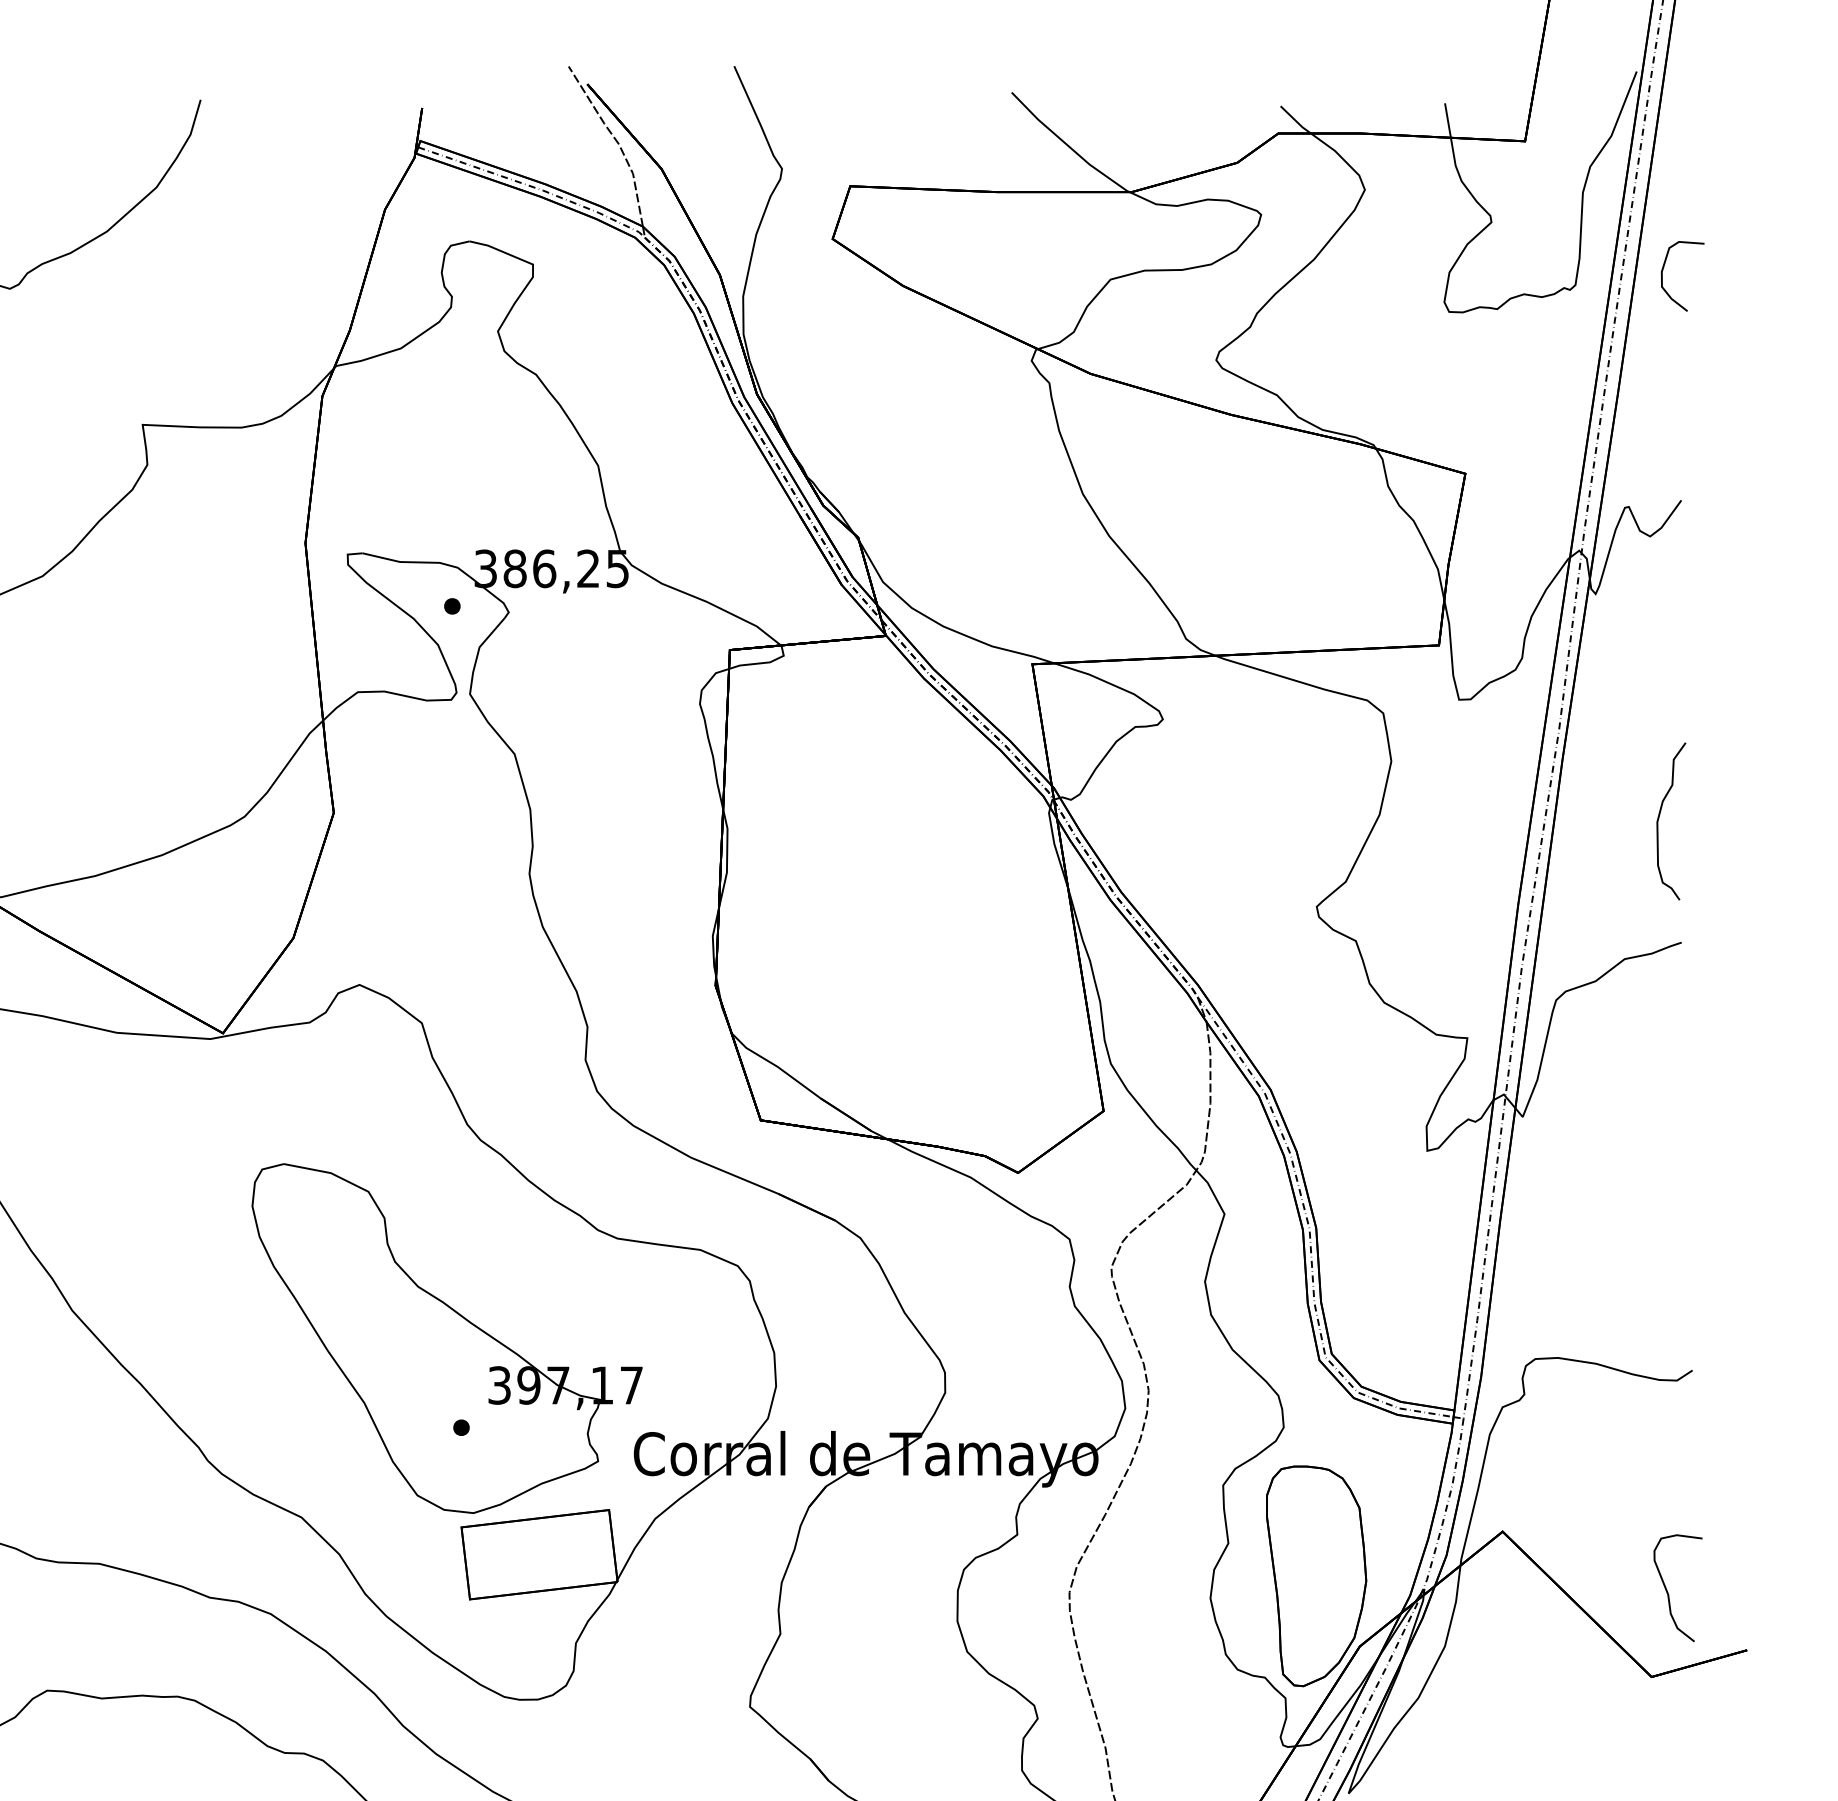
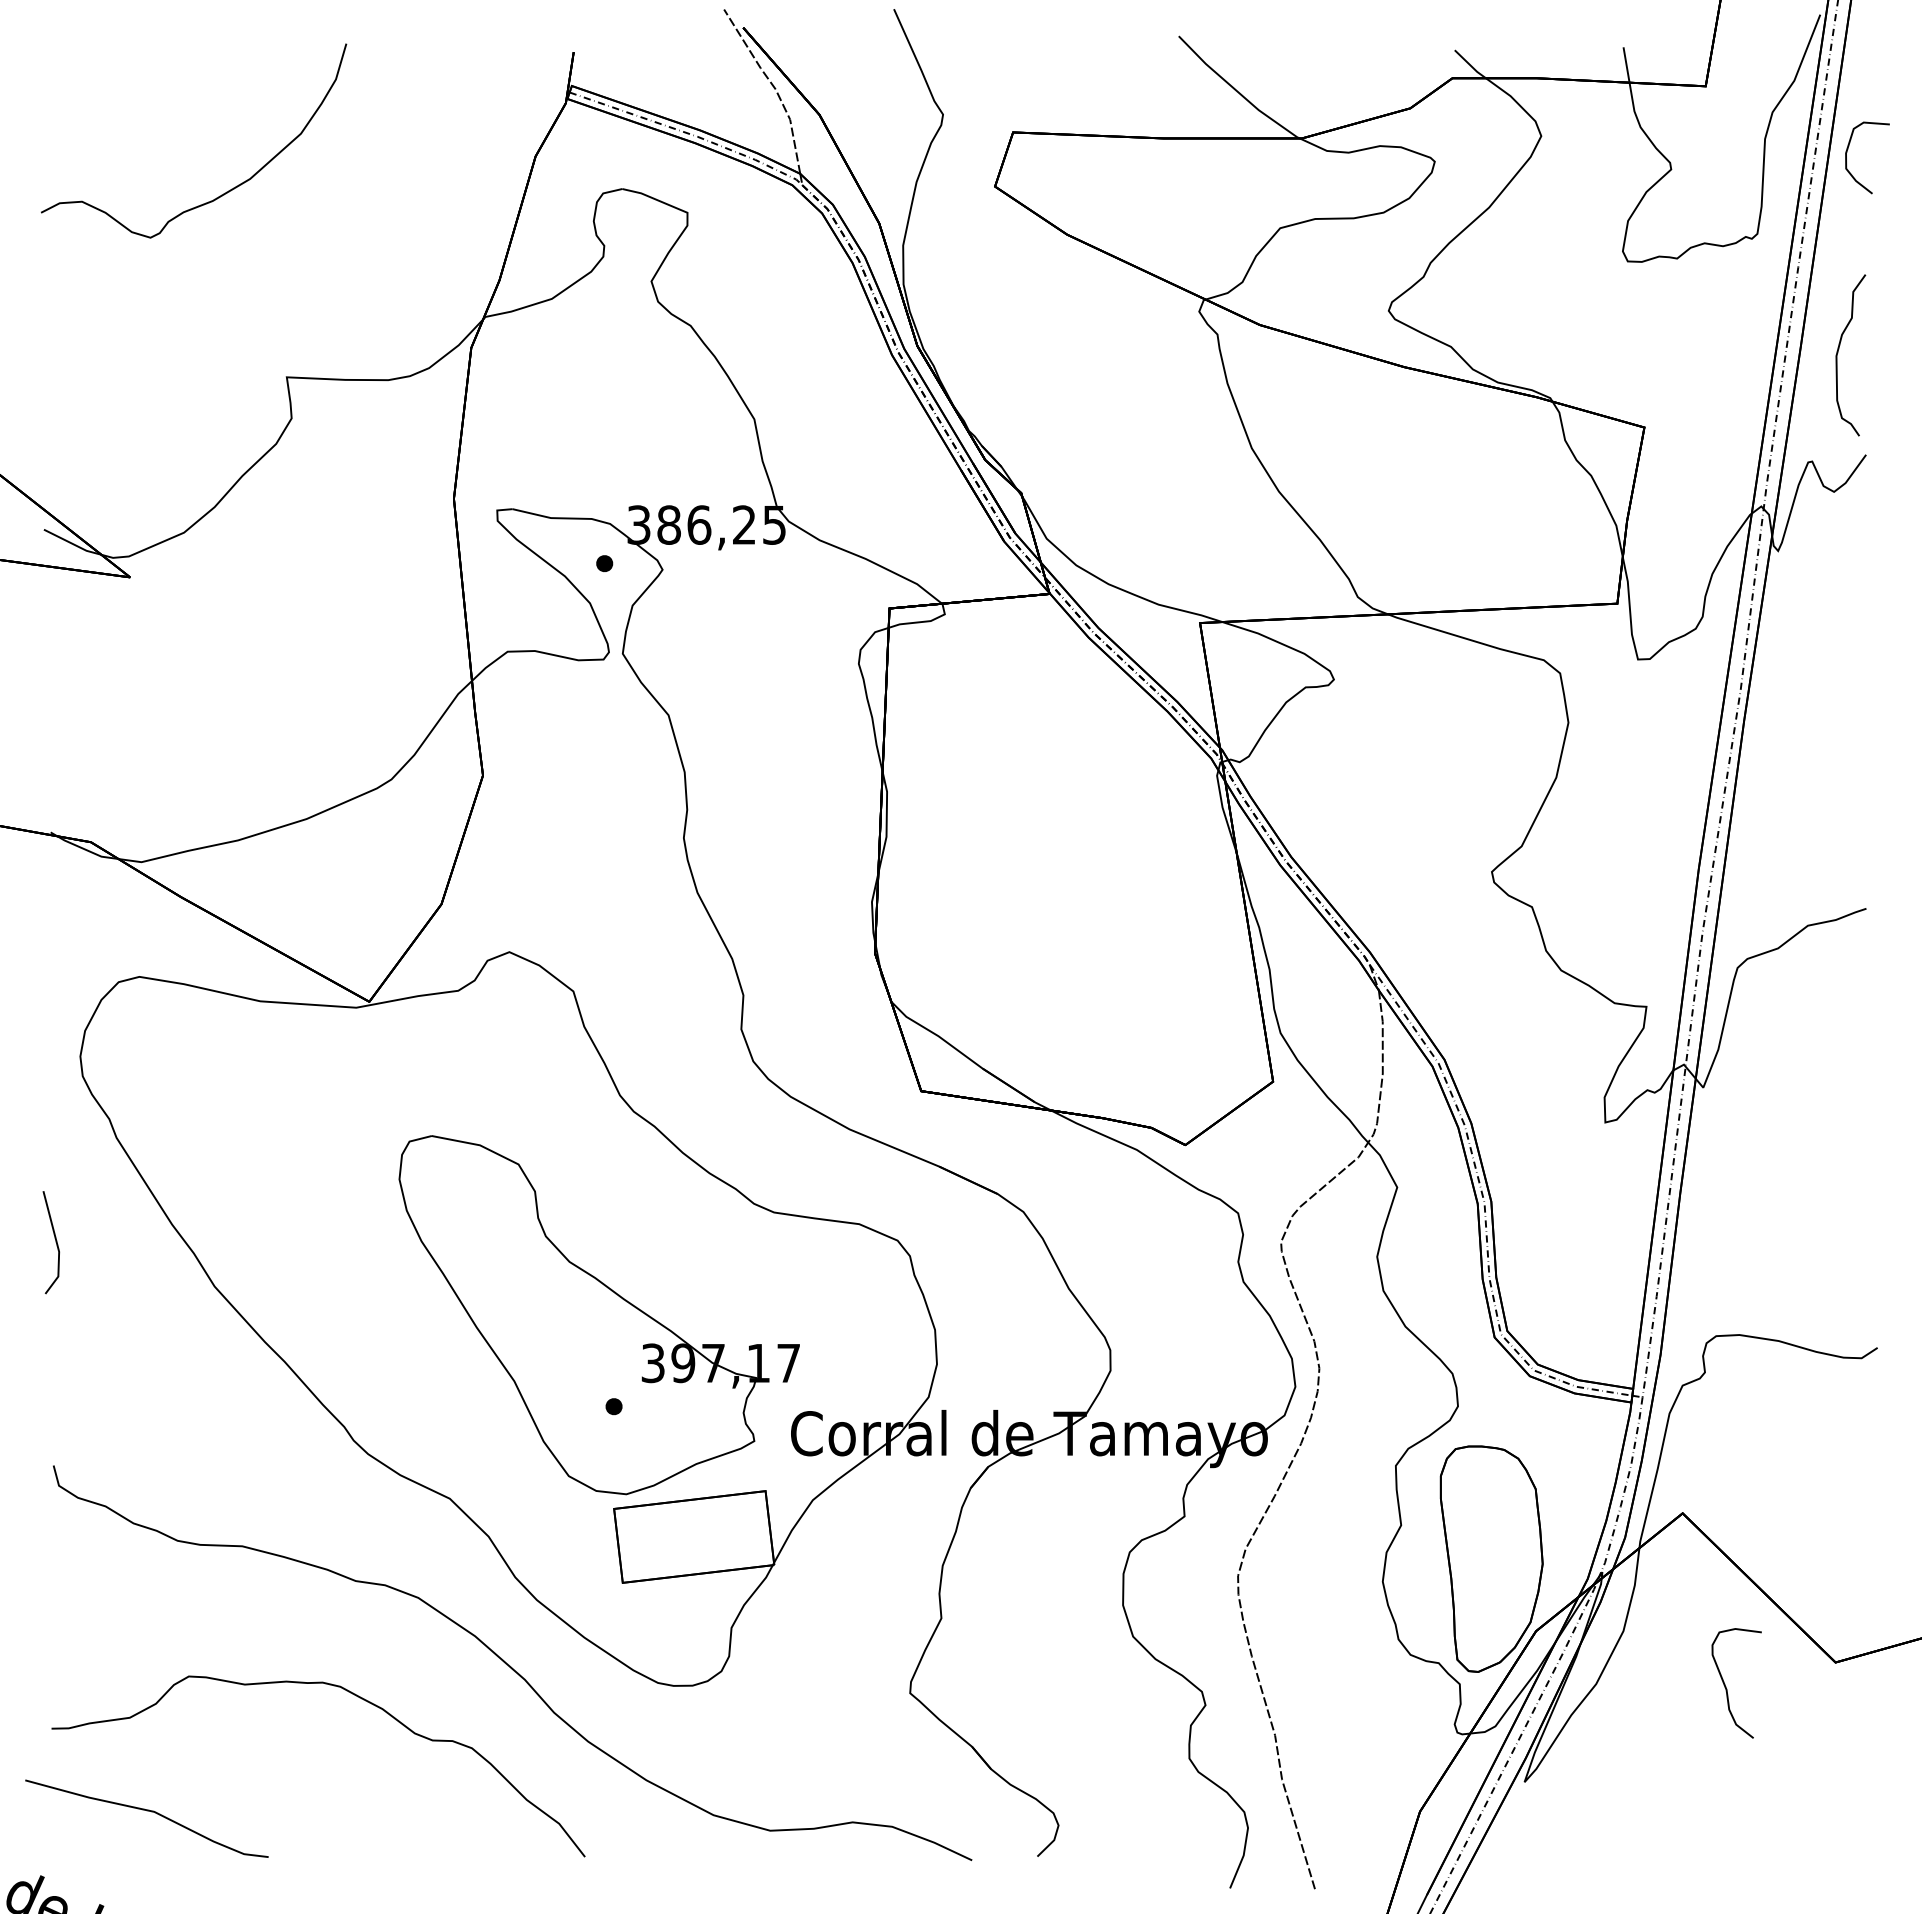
curve: (1664, 268) -> (1848, 149), moved
curve: (1659, 819) -> (1838, 353), moved
curve: (1668, 1591) -> (1726, 1686), moved

